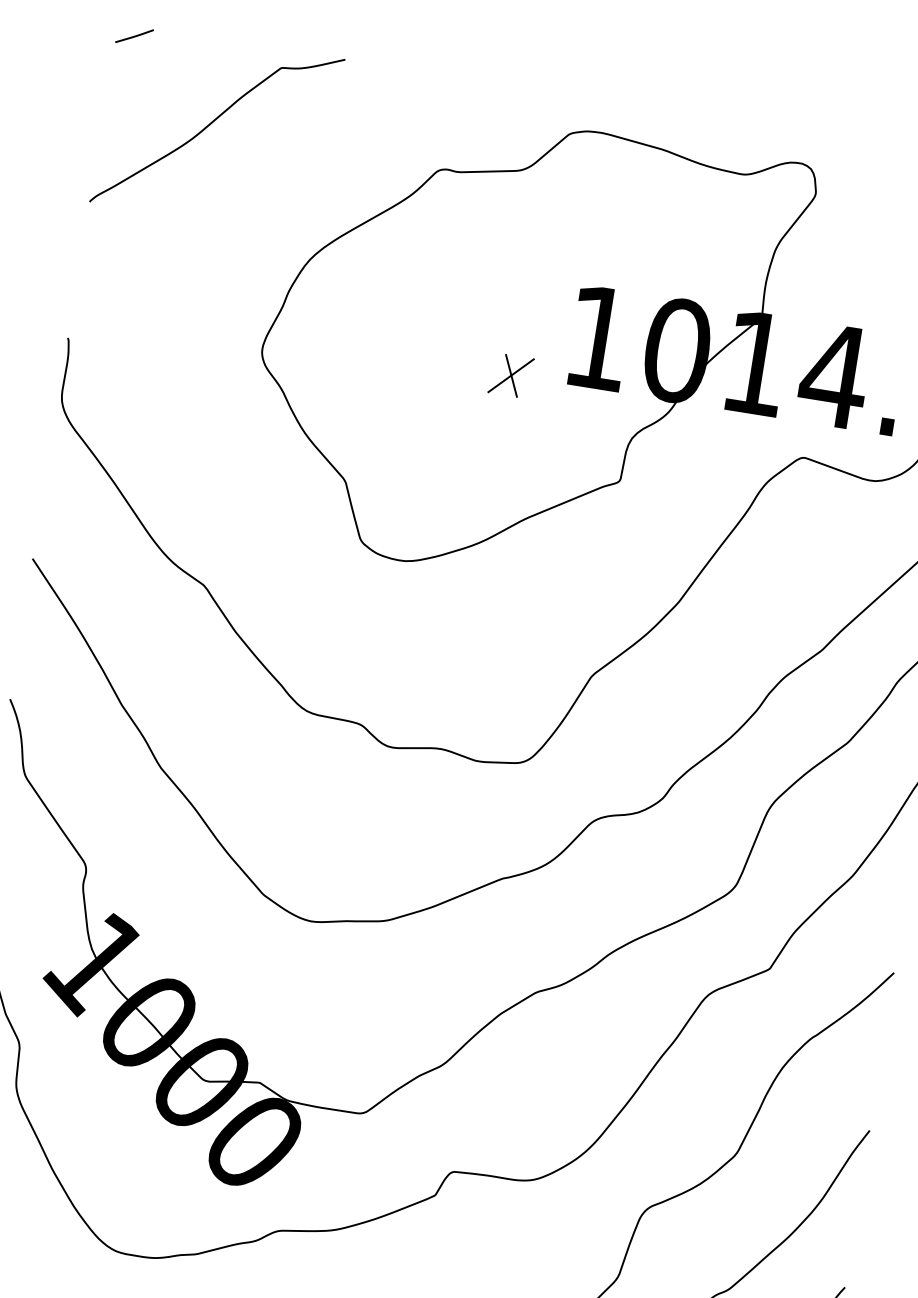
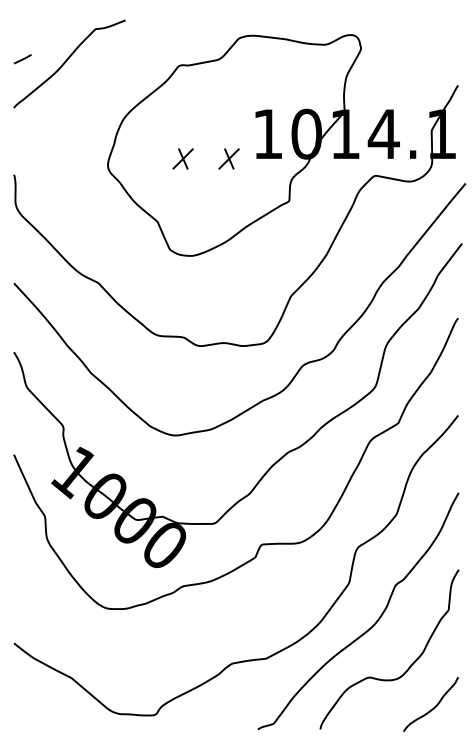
line: (133, 36) -> (22, 59), moved
part: (416, 359) -> (182, 158), added

